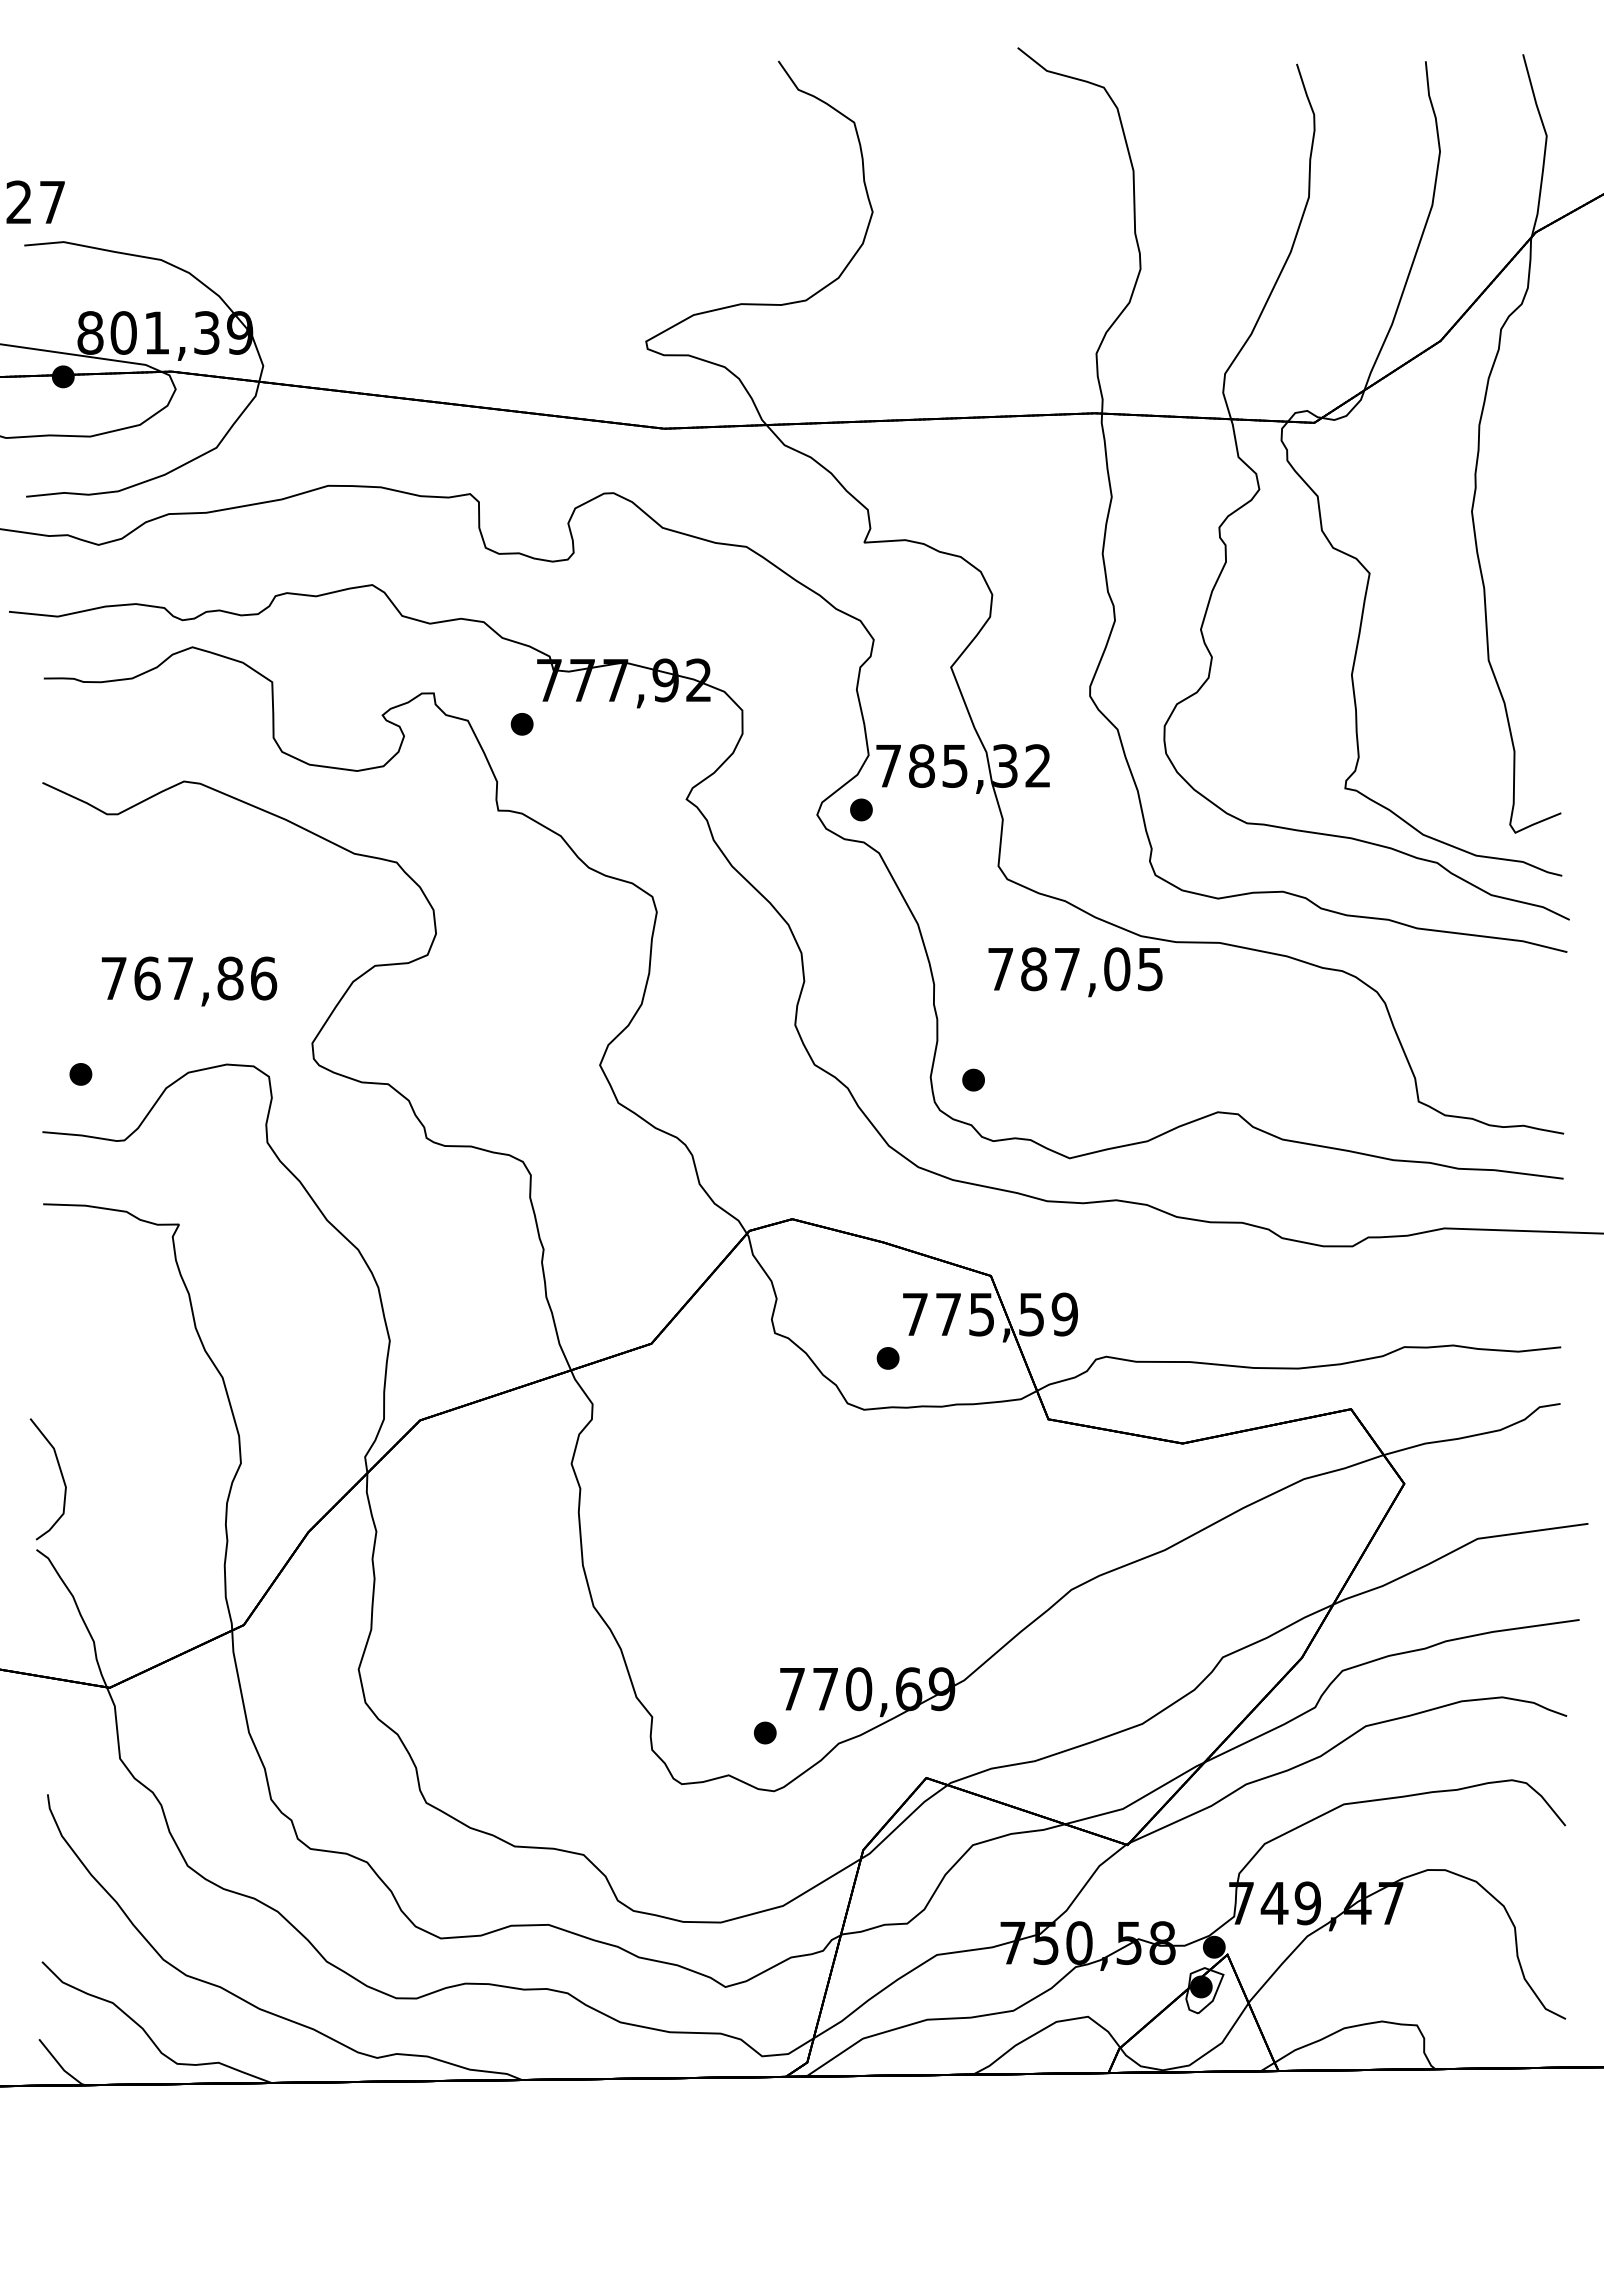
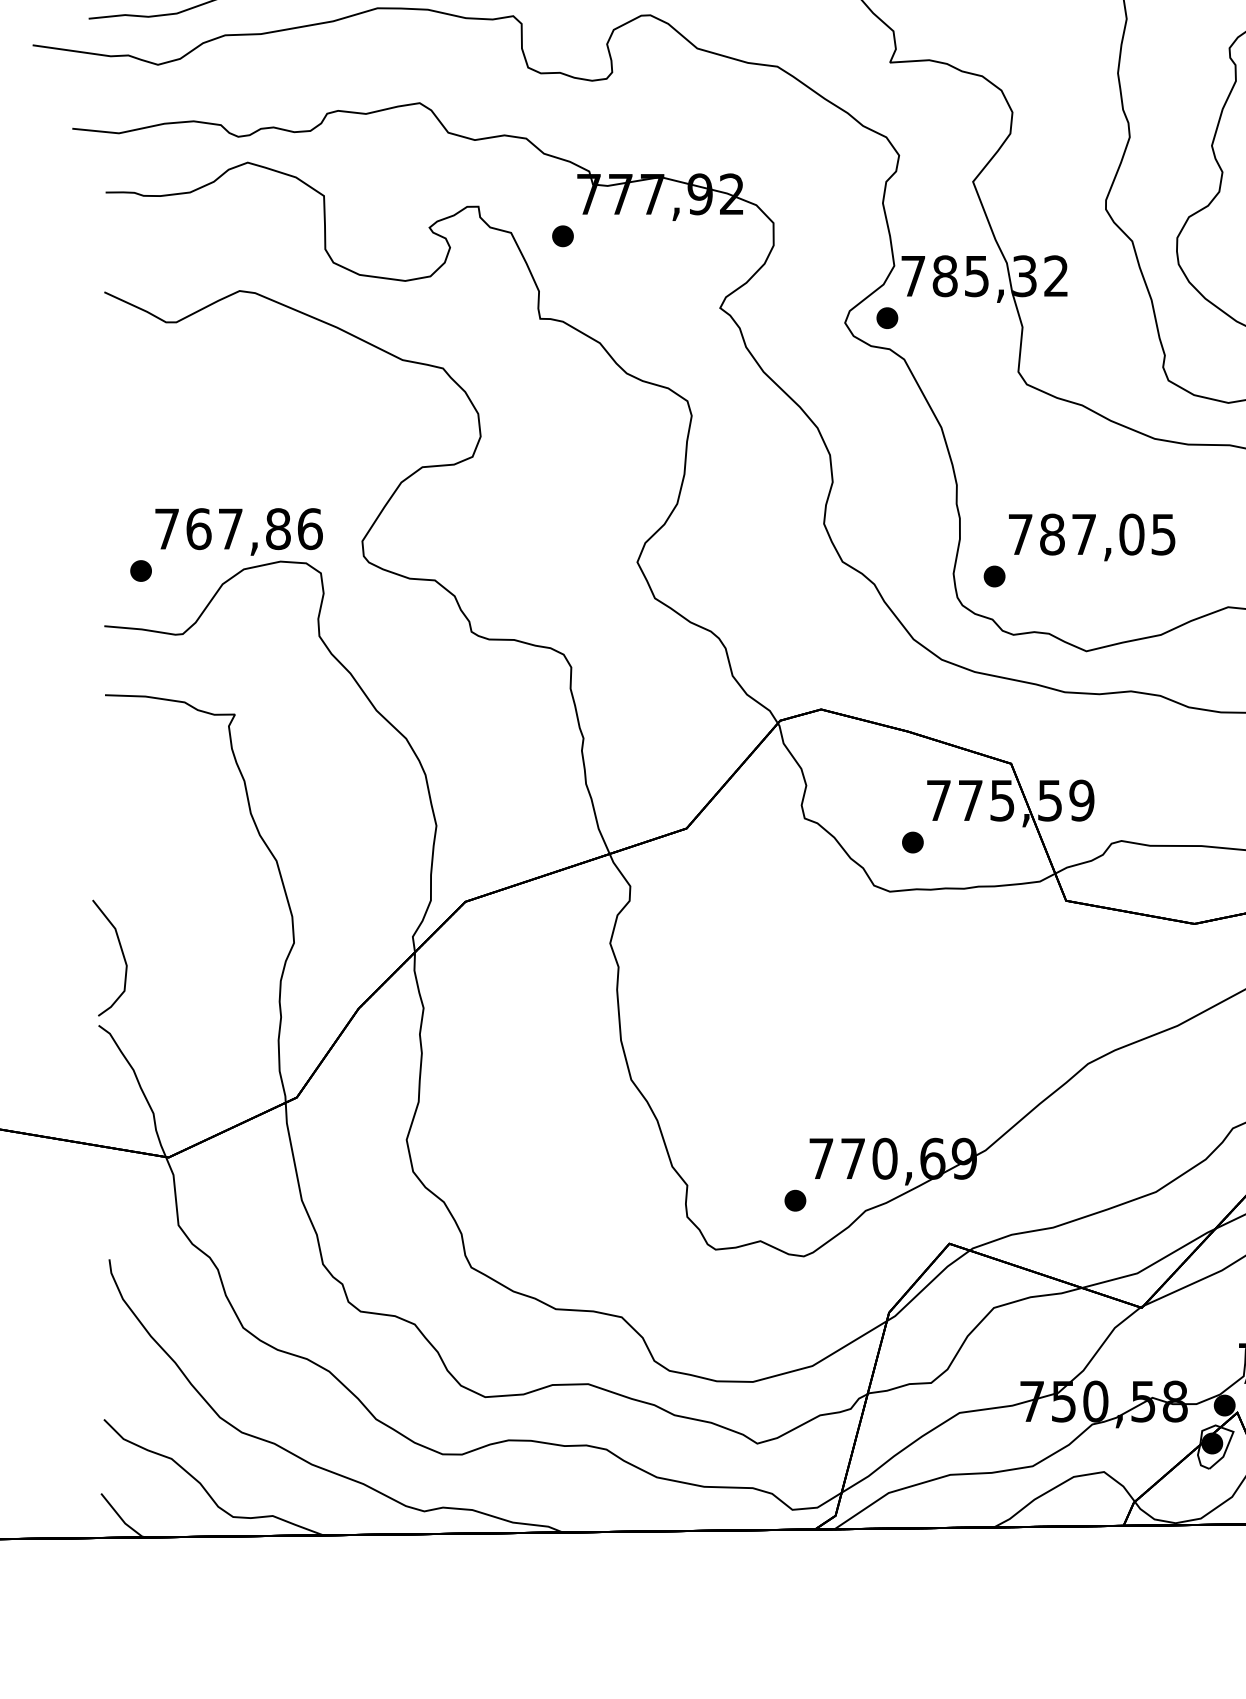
text: (1075, 972) -> (1092, 537), moved
text: (189, 981) -> (239, 531), moved

